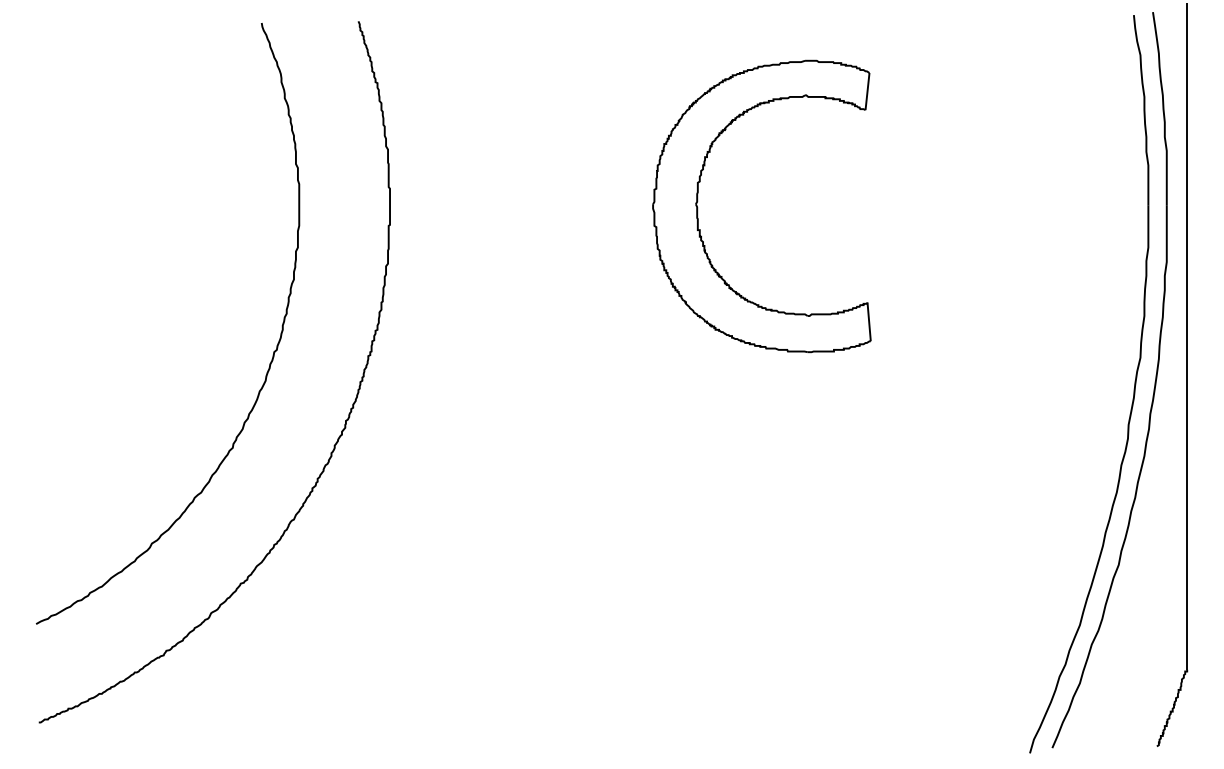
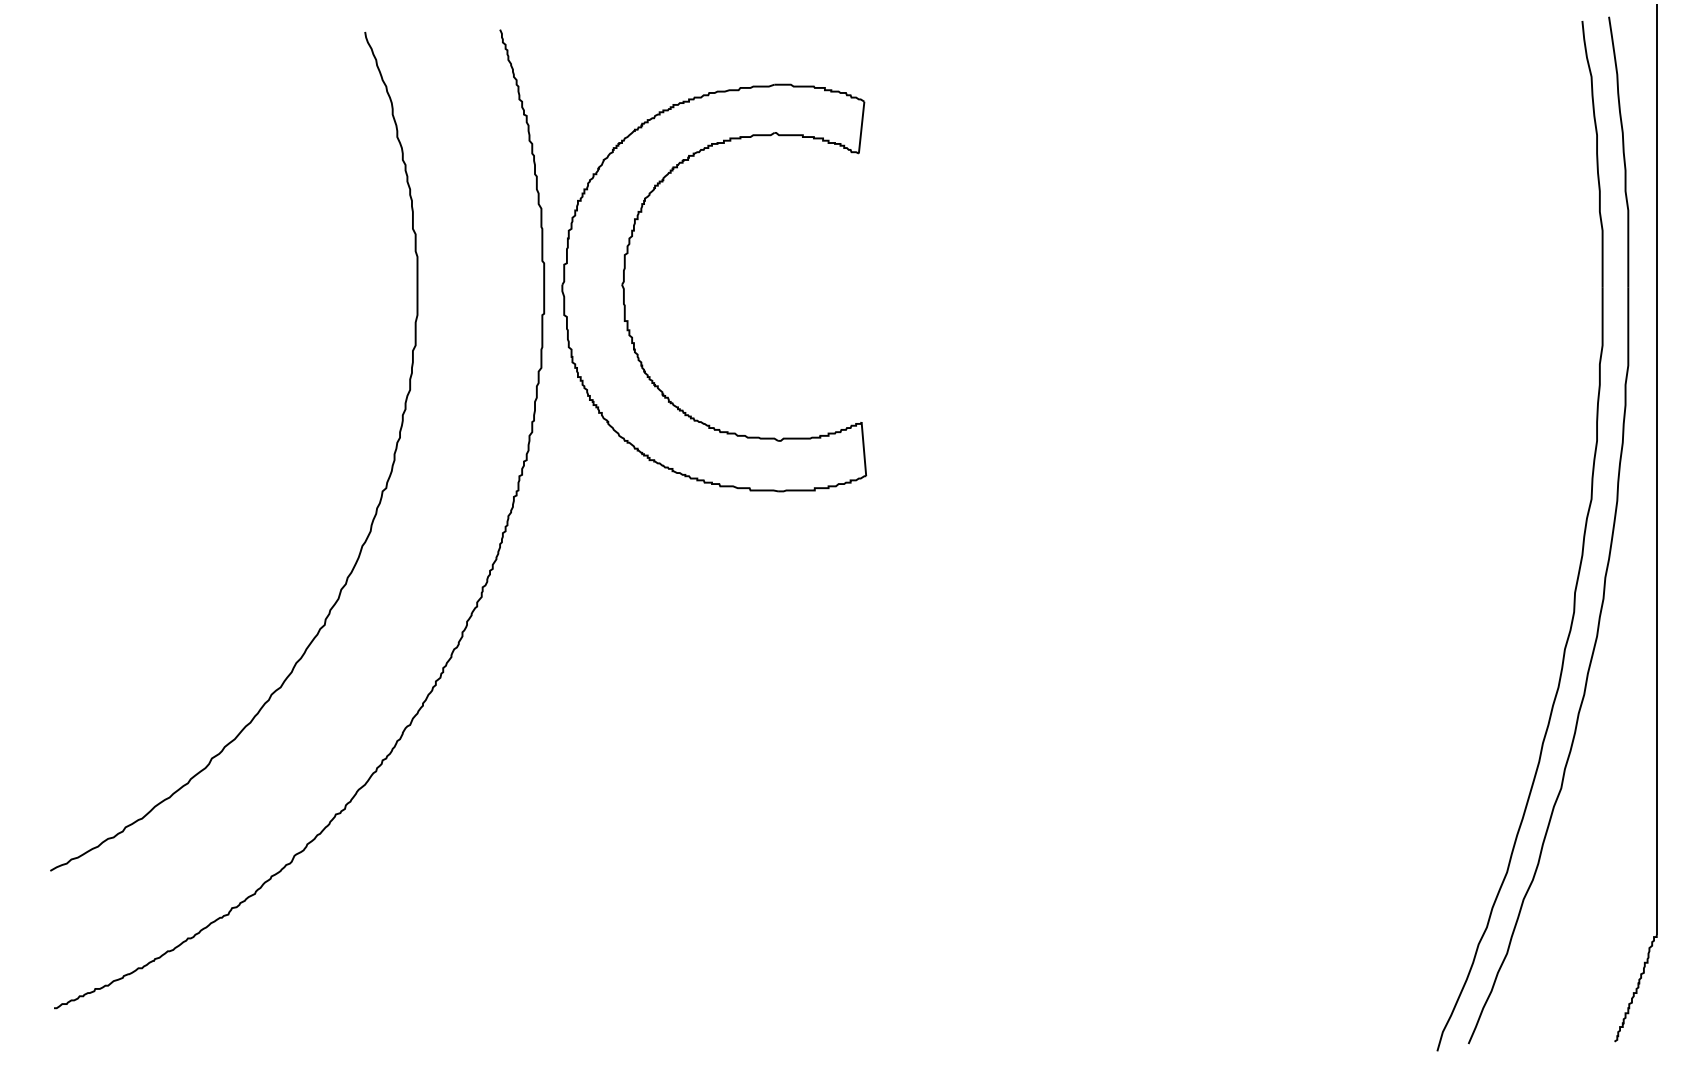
part: (697, 206) -> (624, 287), moved

